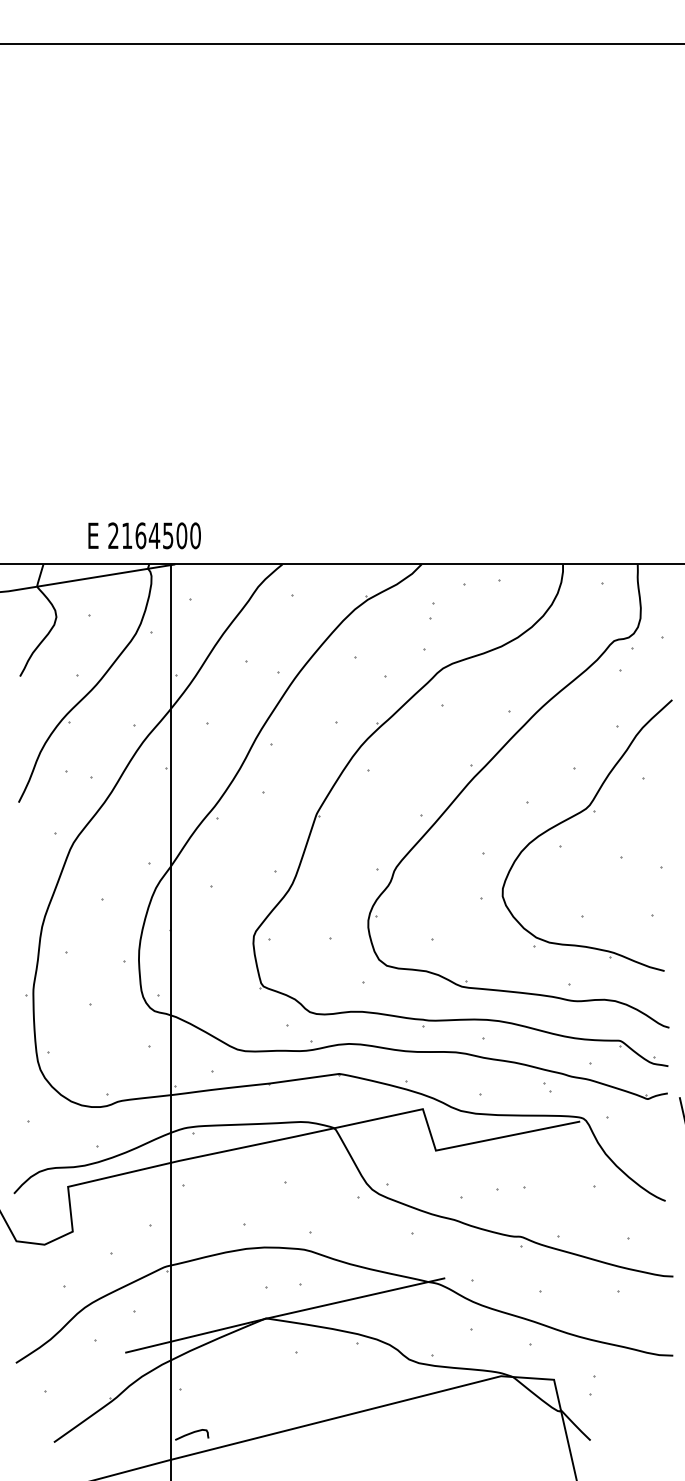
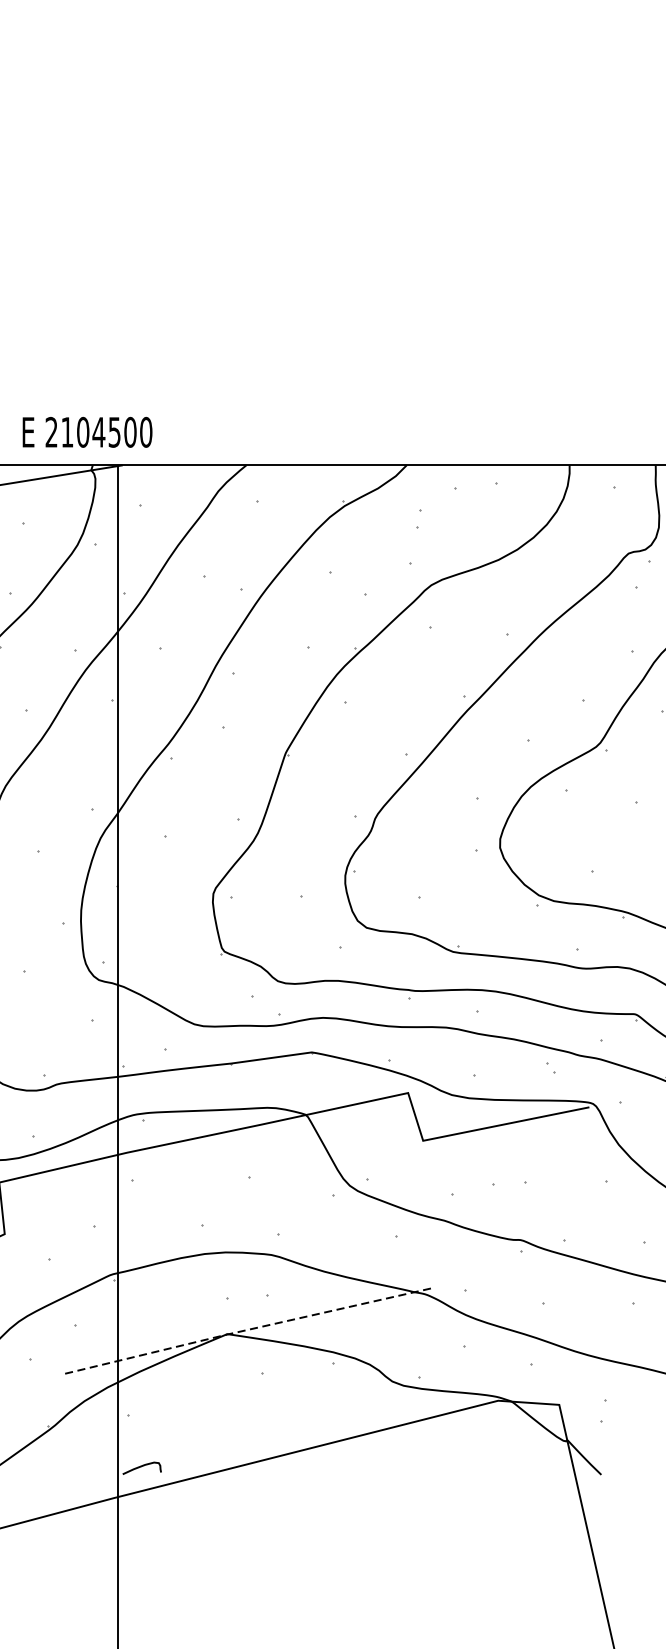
text: (140, 535) -> (82, 431), 2164500 -> 2104500
line: (284, 1314) -> (248, 1329), solid -> dashed

